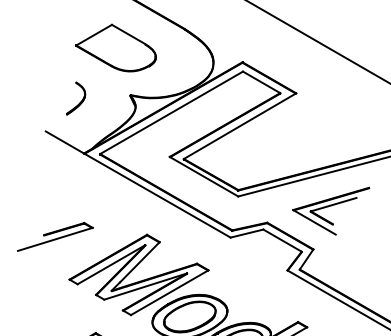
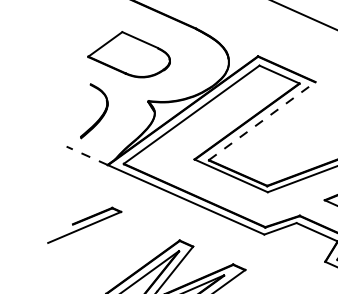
part: (76, 98) -> (94, 110), size x1.6
line: (240, 125) -> (262, 120), solid -> dashed
line: (64, 142) -> (86, 155), solid -> dashed
part: (55, 236) -> (84, 224), moved

